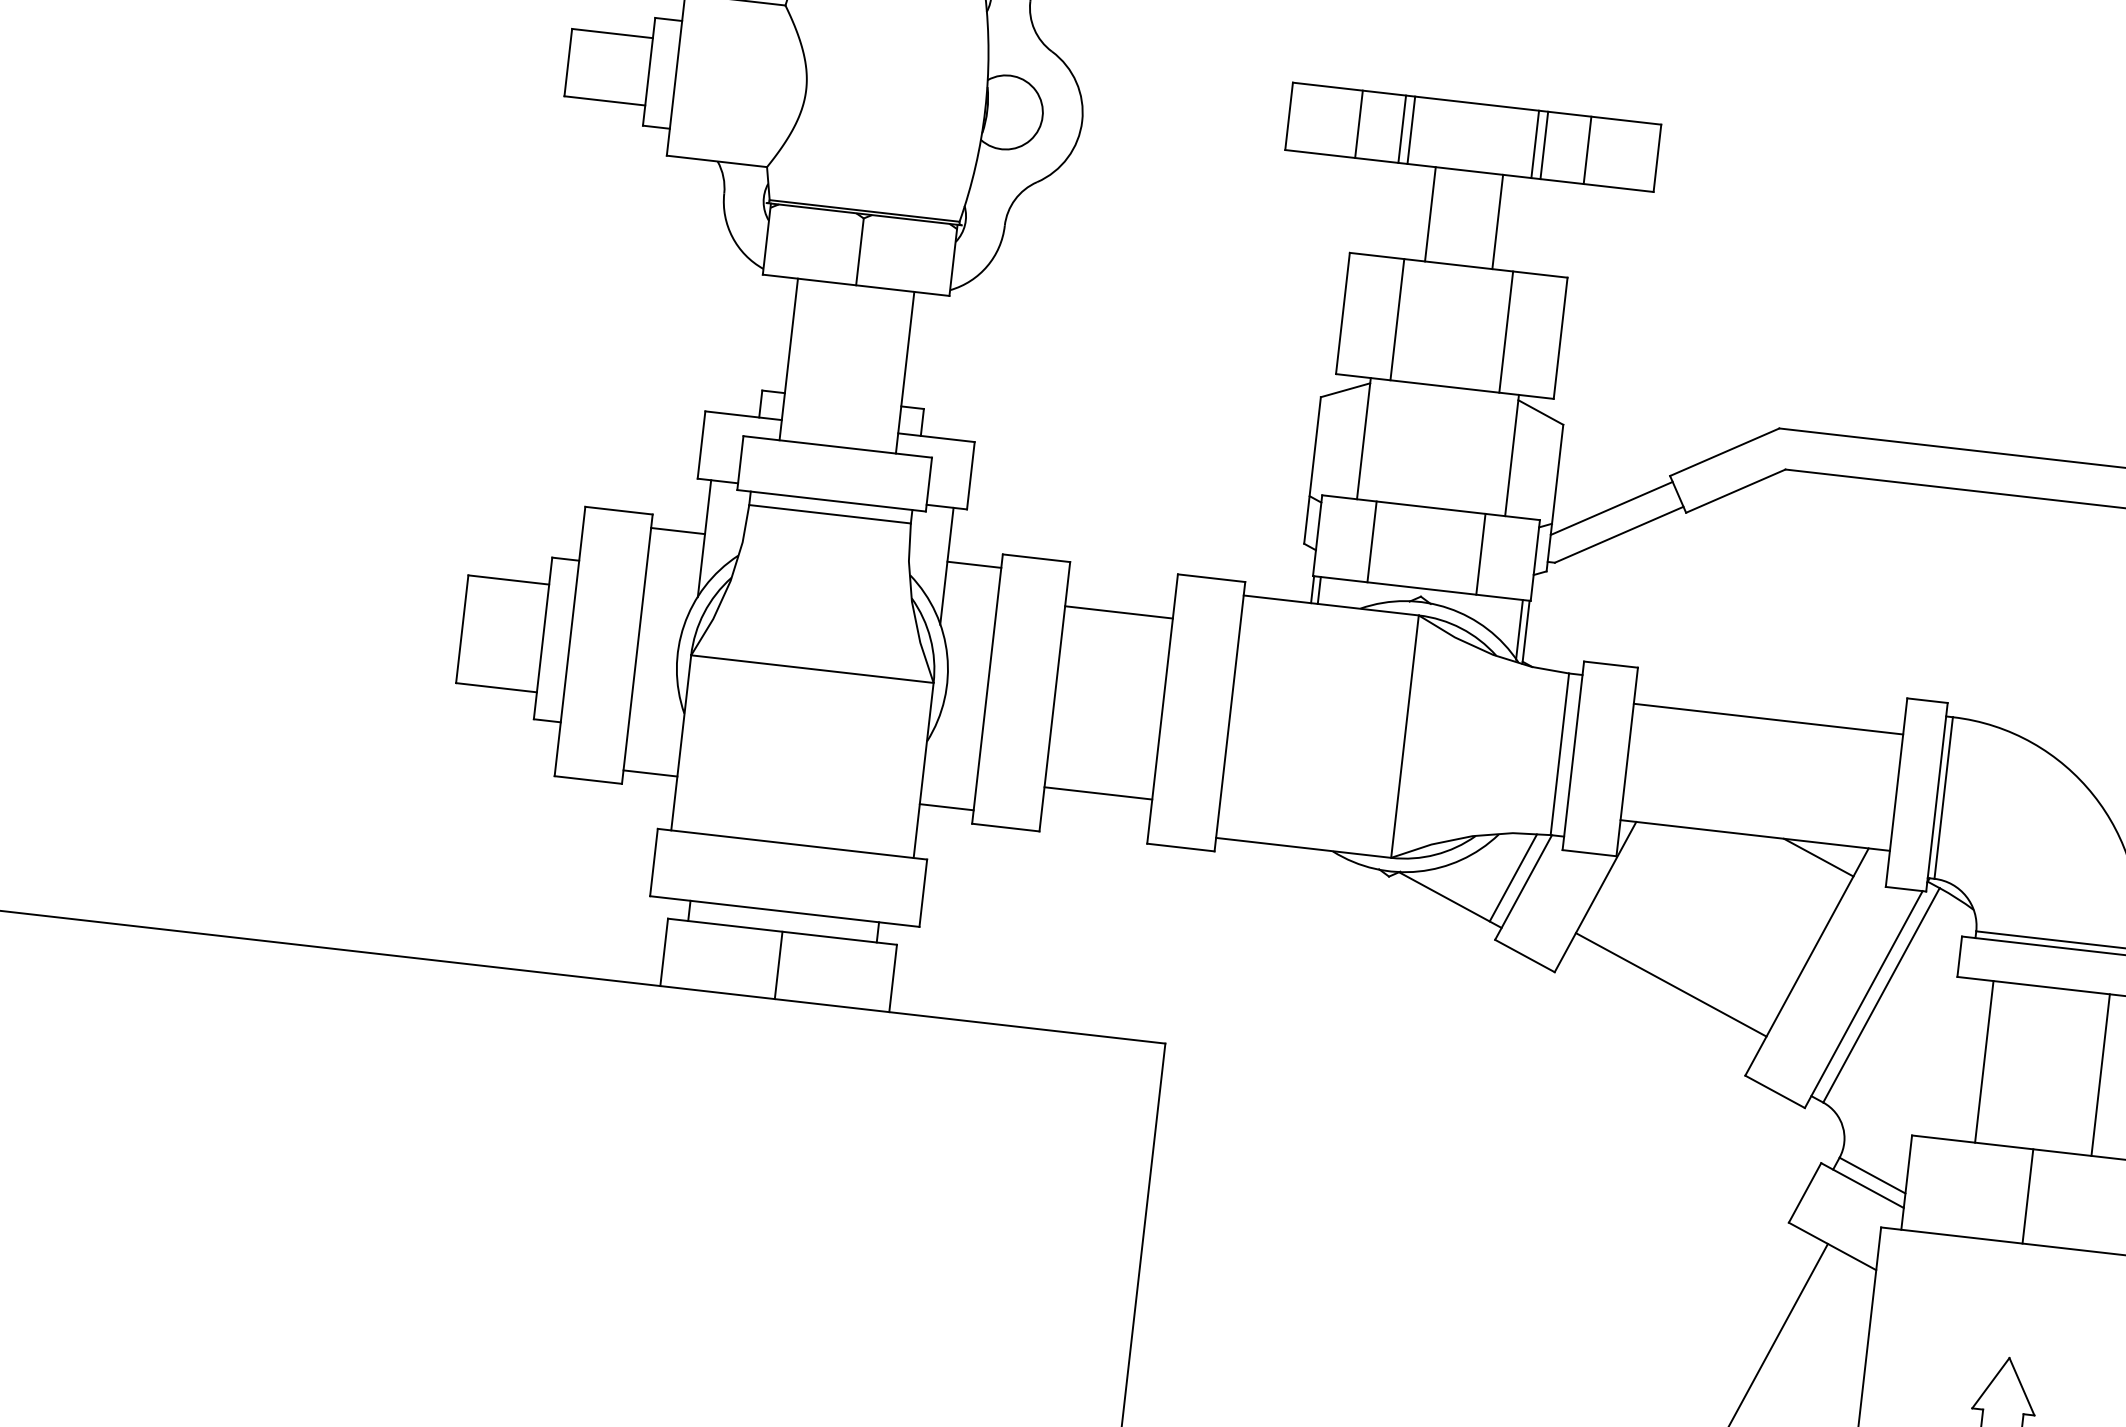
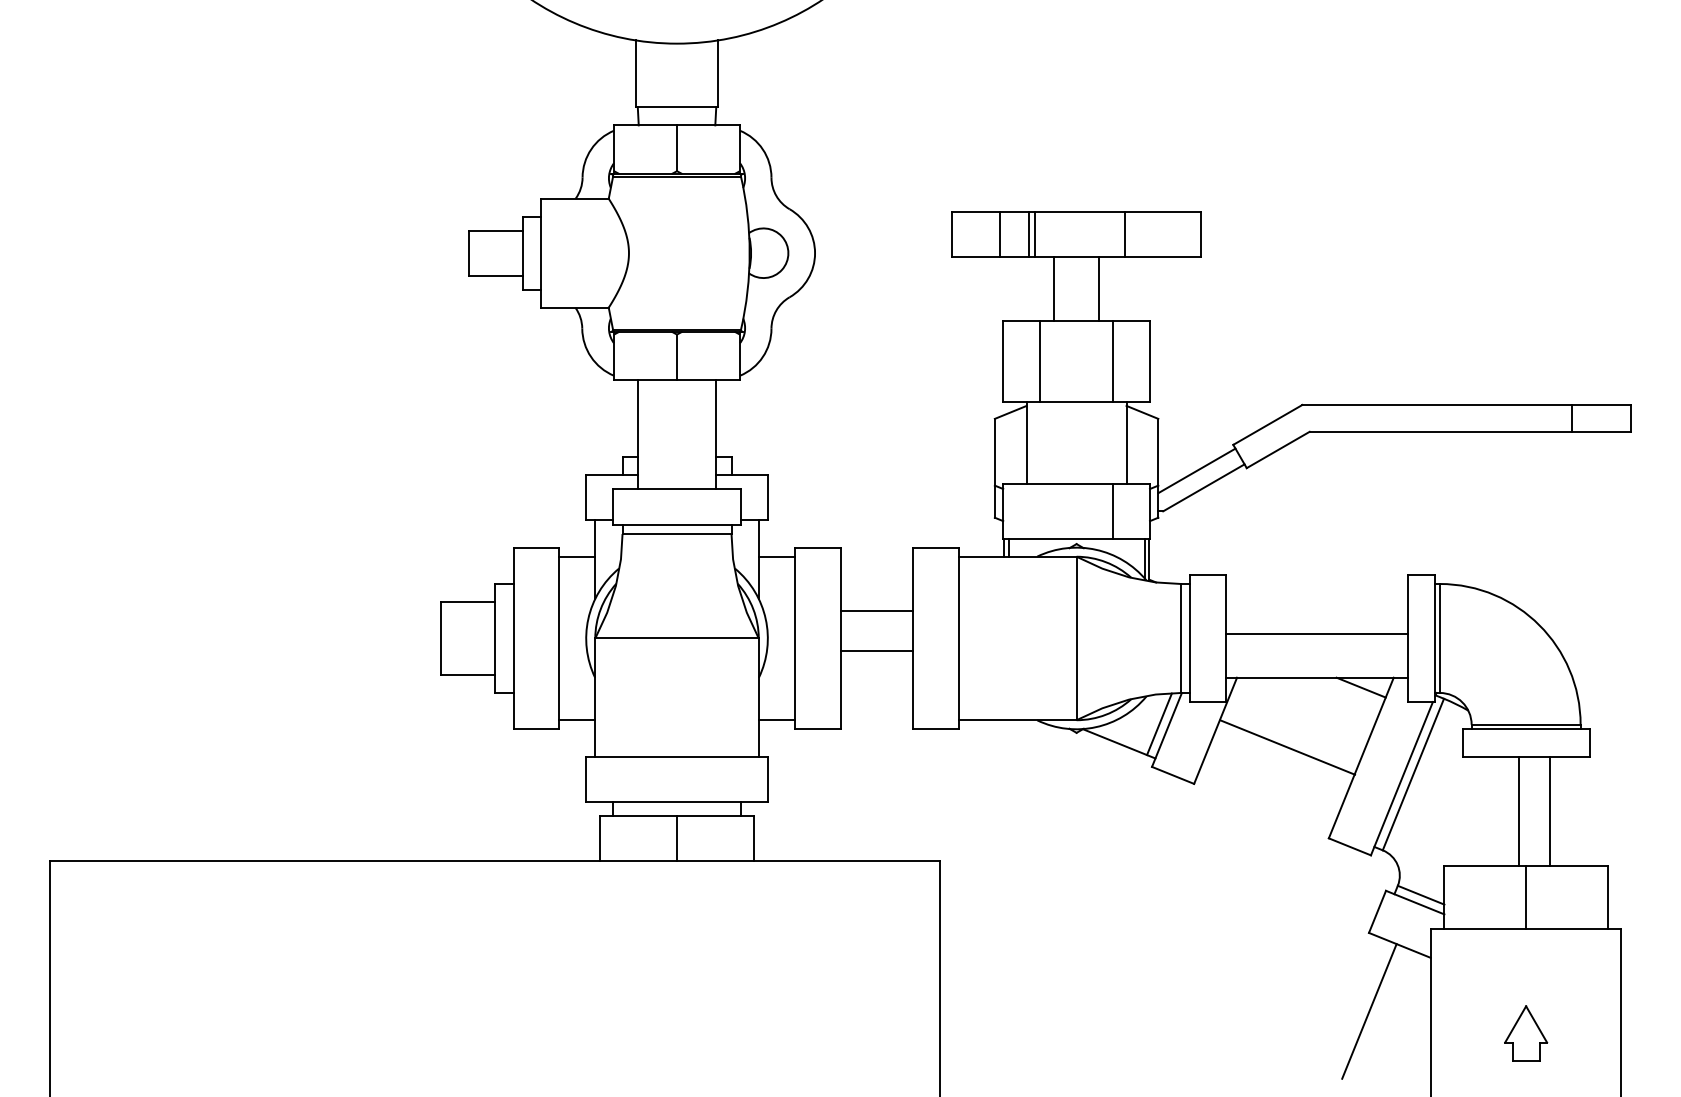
line: (1535, 144) -> (1118, 234), removed
line: (1587, 150) -> (1153, 234), removed
line: (1371, 542) -> (1039, 511), removed
line: (1118, 612) -> (876, 611), moved
line: (1768, 719) -> (1317, 634), moved
line: (1097, 793) -> (876, 650), moved
line: (1670, 984) -> (1287, 747), moved
line: (1983, 1061) -> (1549, 810), moved
line: (2100, 1074) -> (1519, 810), moved

